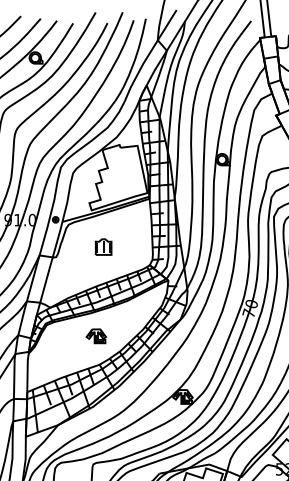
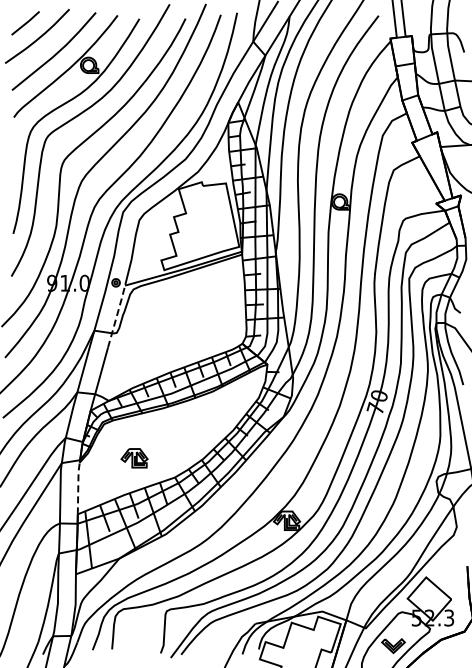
line: (56, 244) -> (116, 316), solid -> dashed
part: (103, 247) -> (180, 319), removed
part: (96, 336) -> (134, 458), moved
line: (27, 372) -> (78, 487), solid -> dashed

